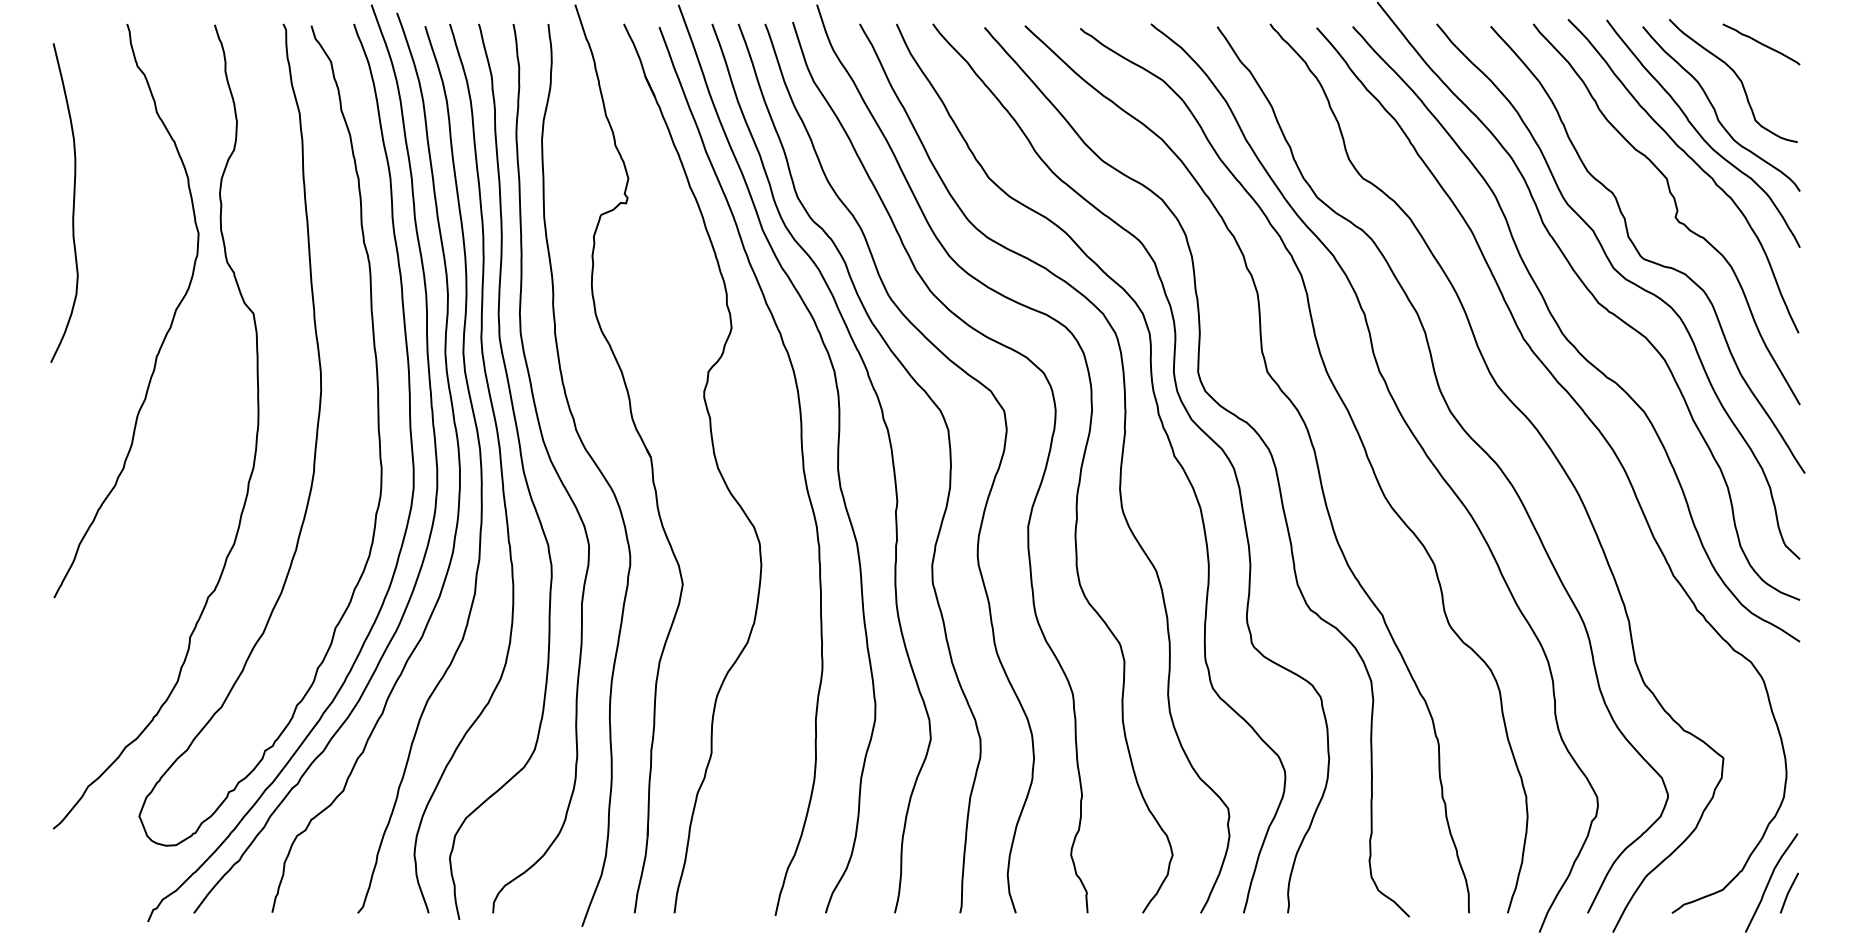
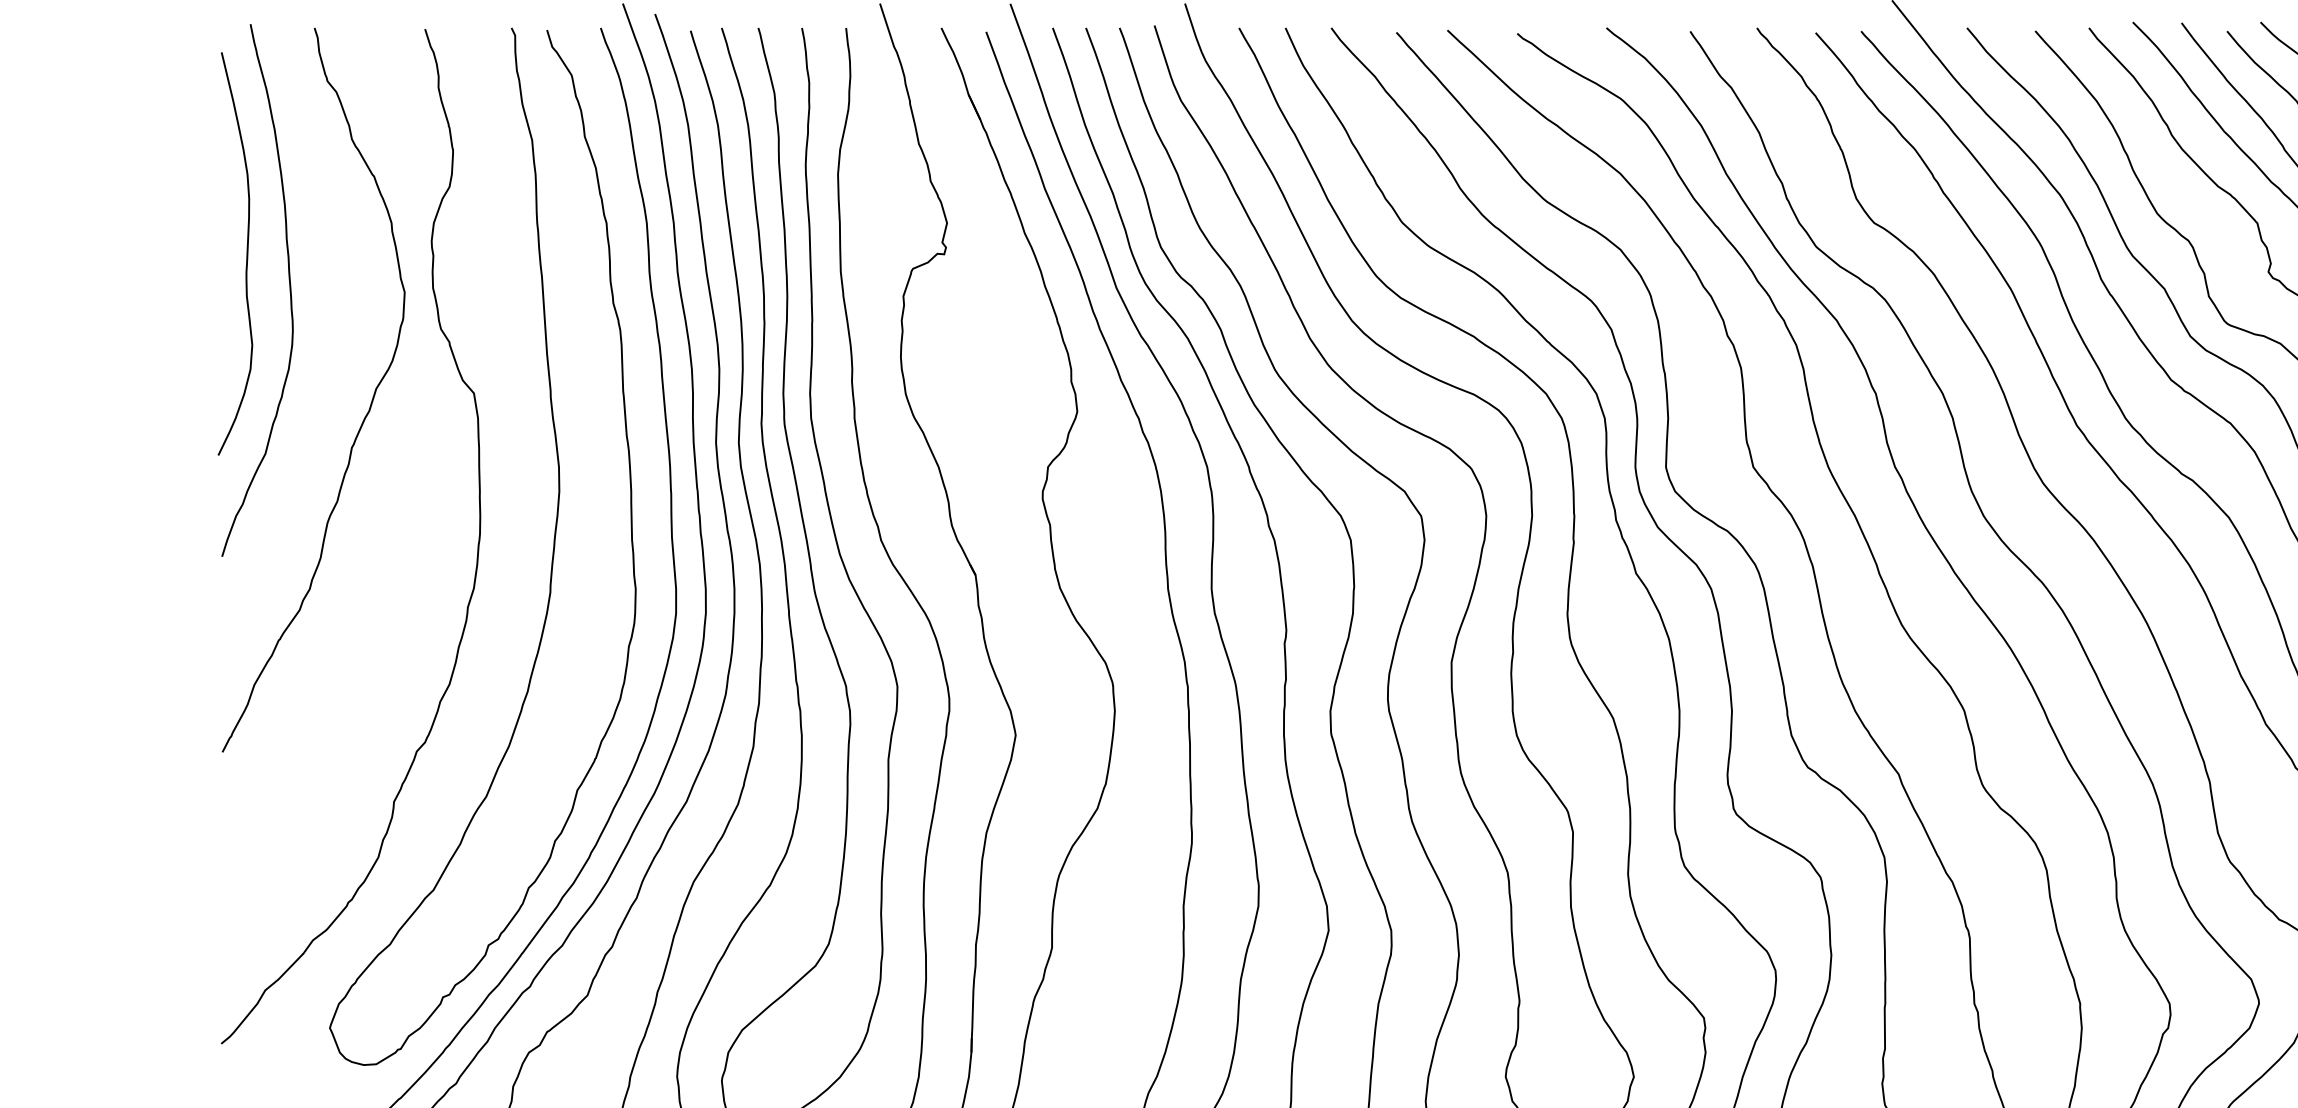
curve: (106, 226) -> (288, 283), added

